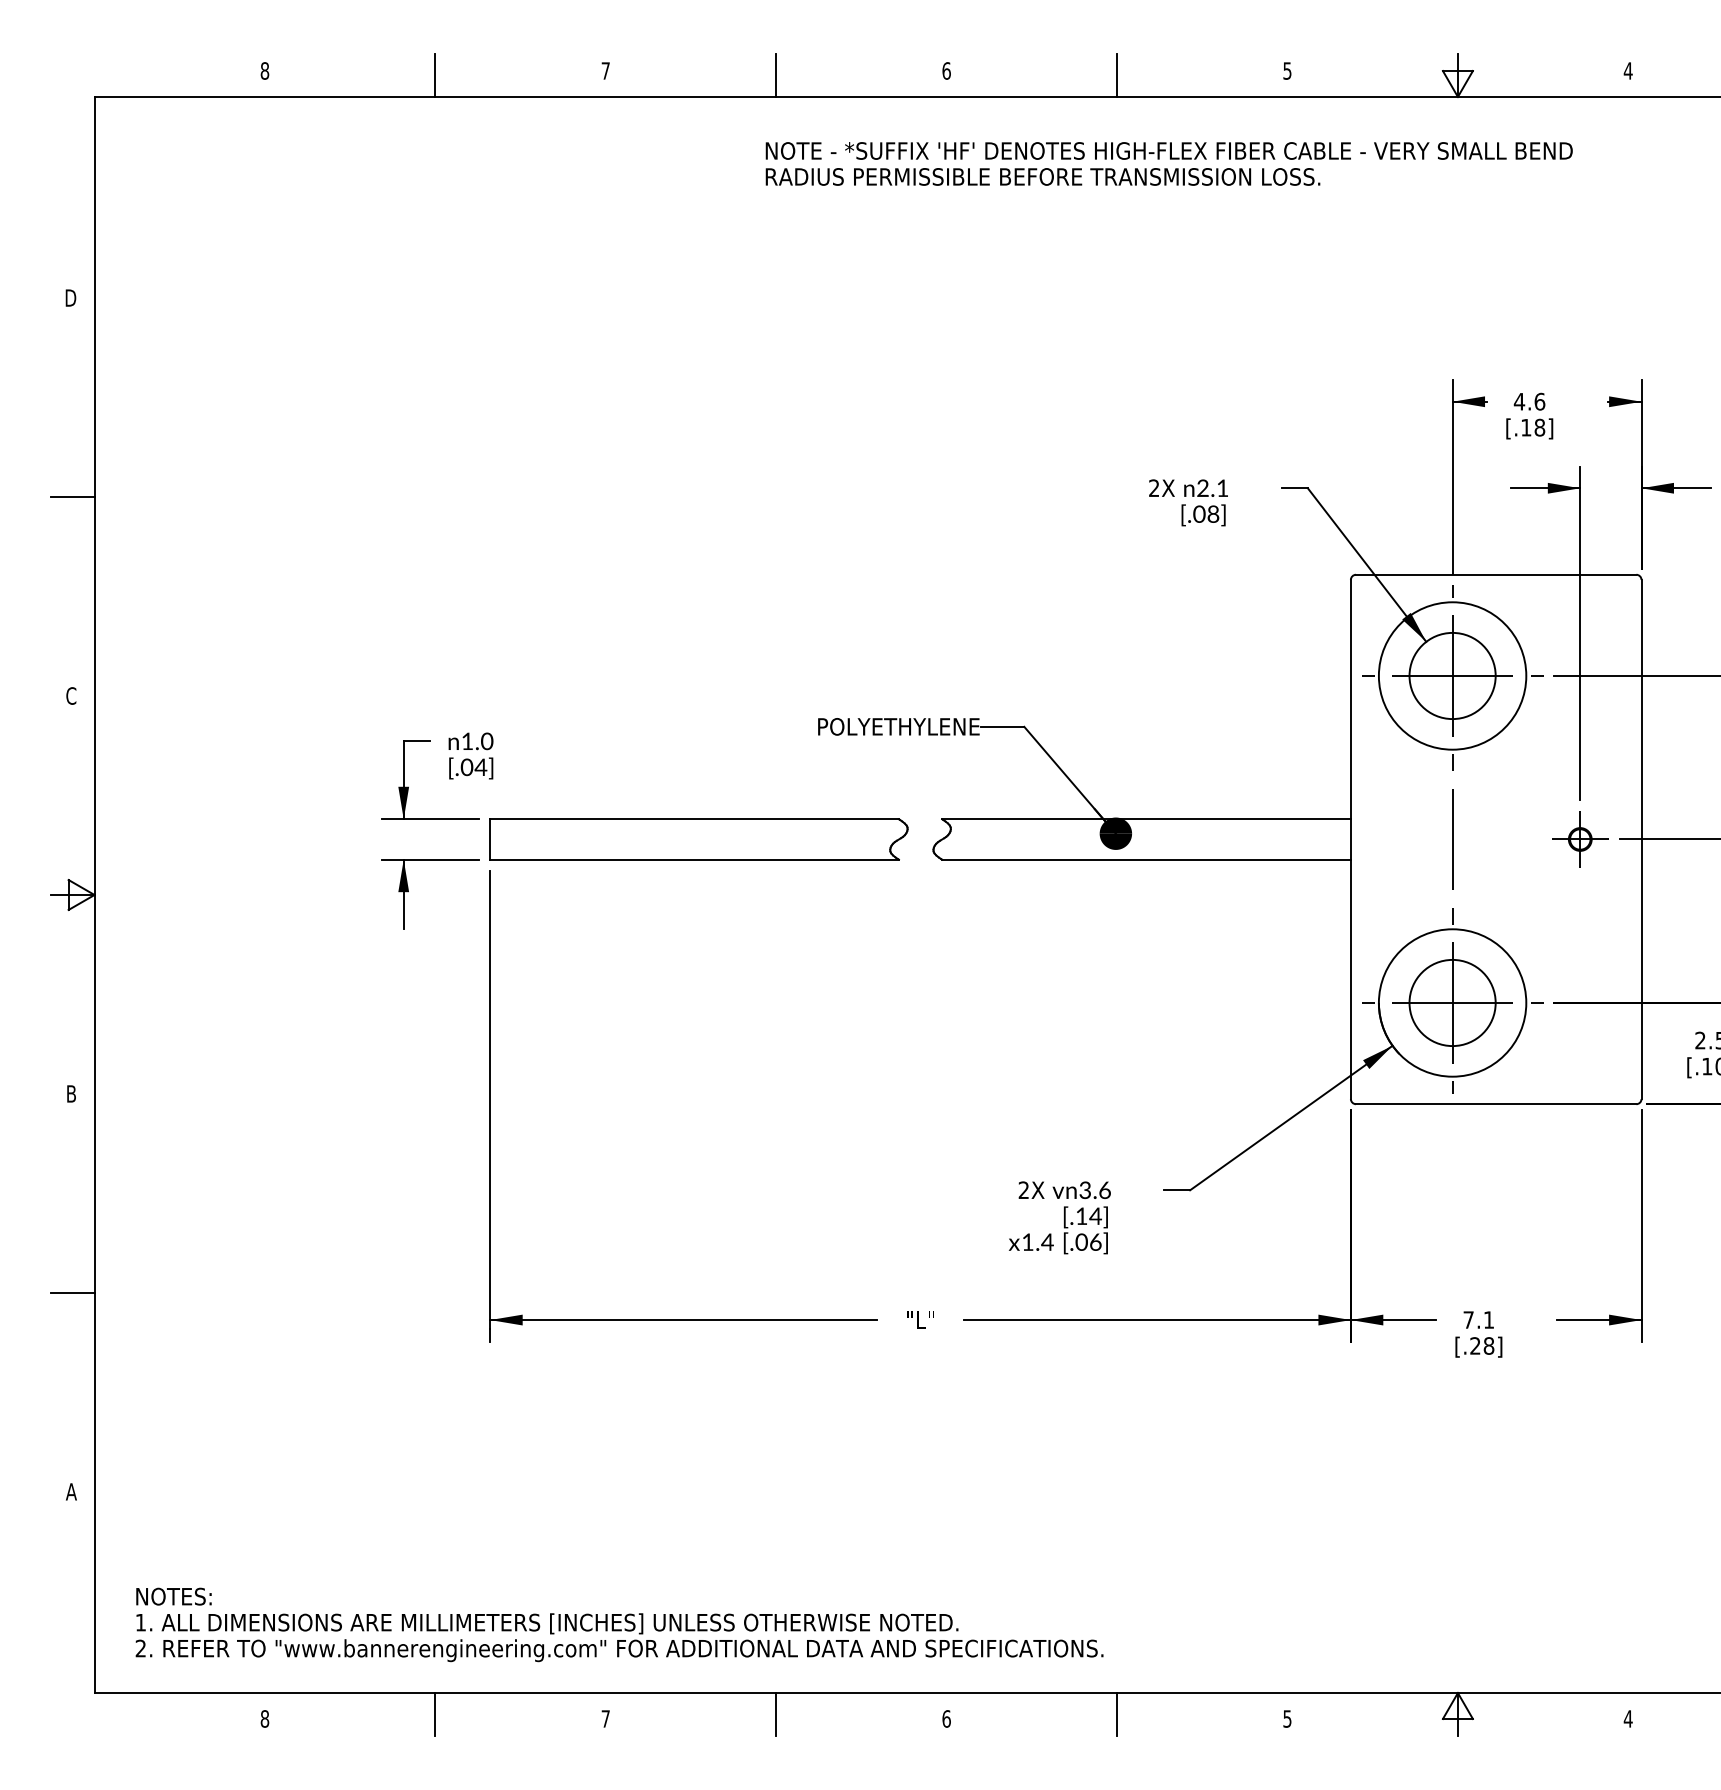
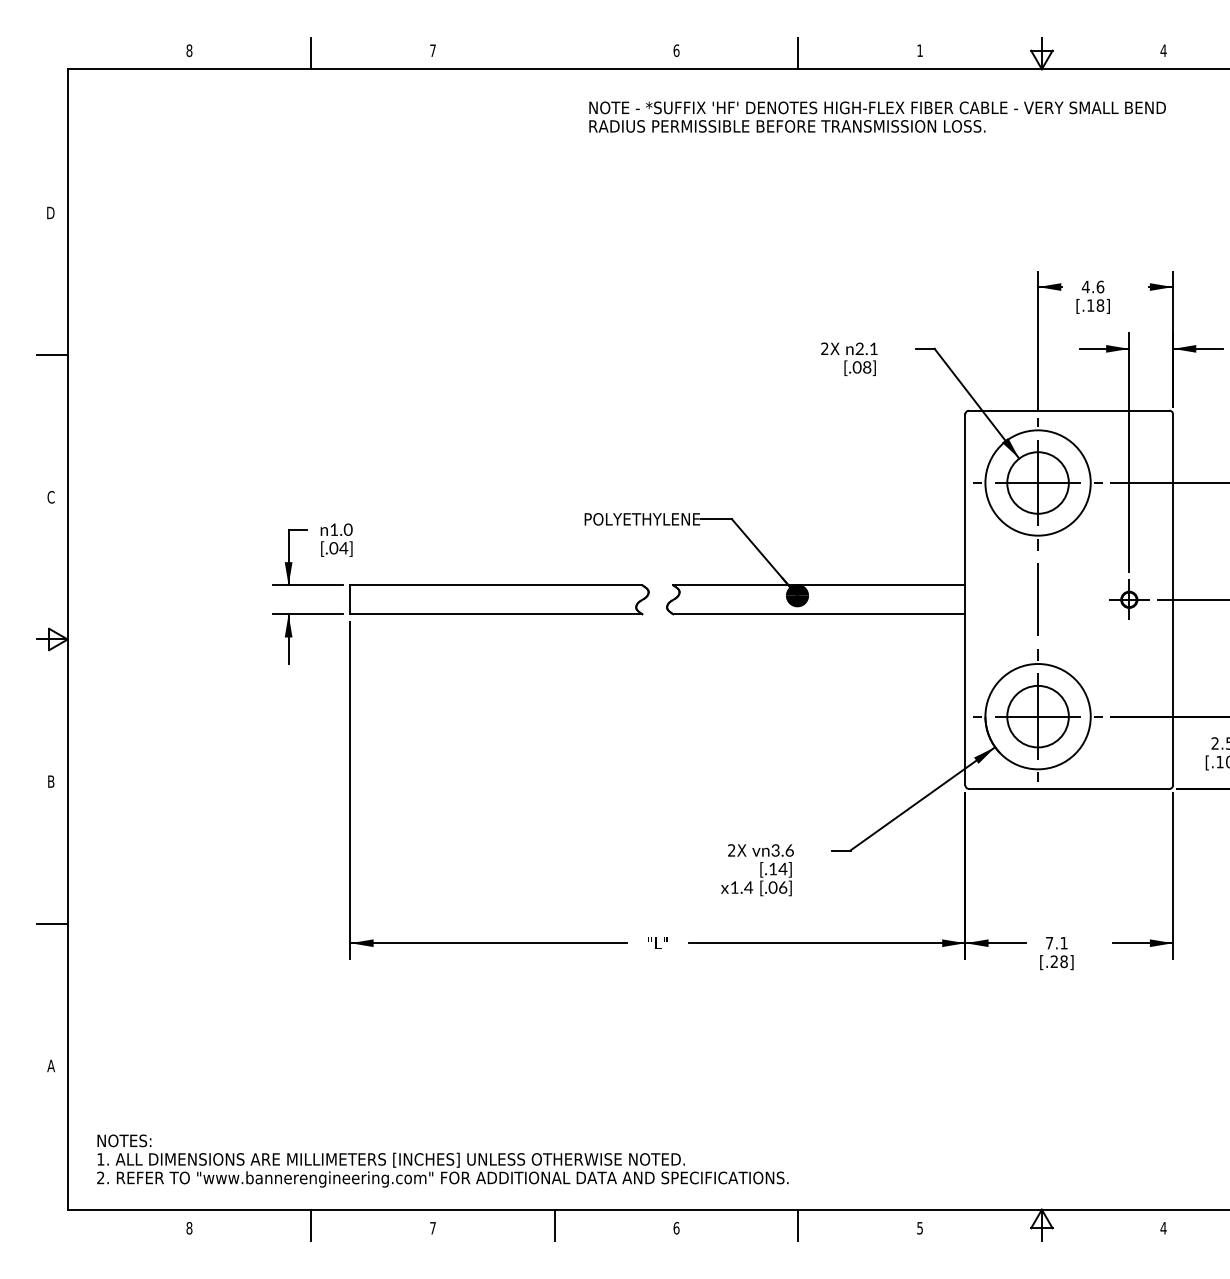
text: (1286, 70) -> (919, 50), 5 -> 1
line: (775, 74) -> (554, 53), removed
text: (1169, 163) -> (877, 116), moved

